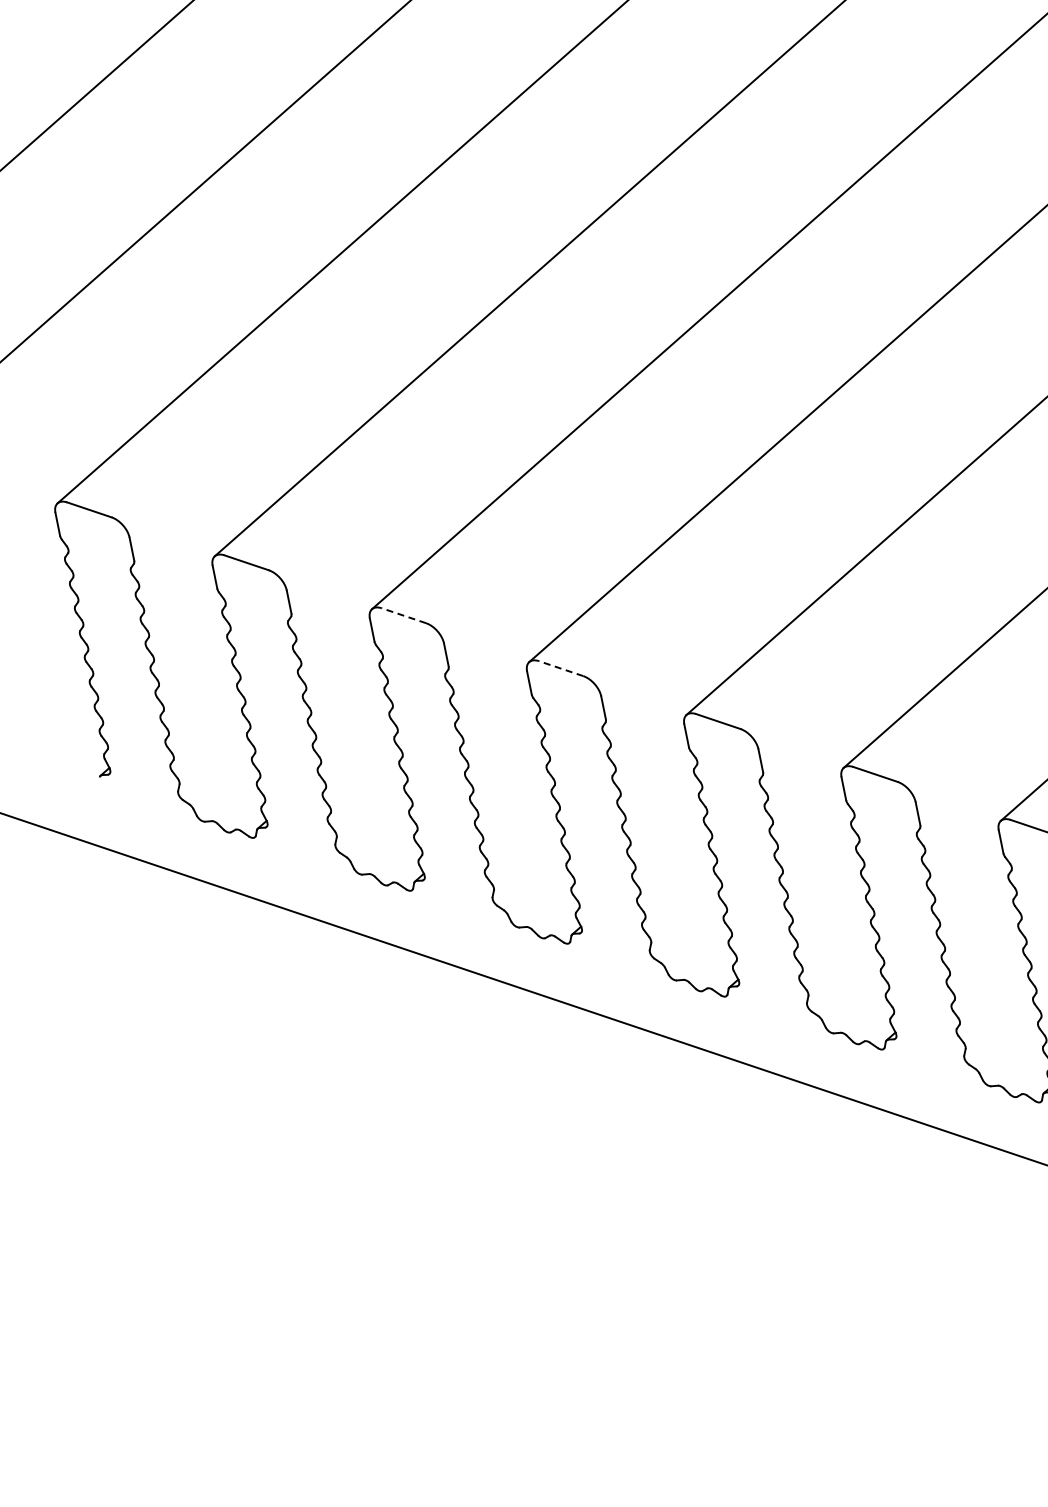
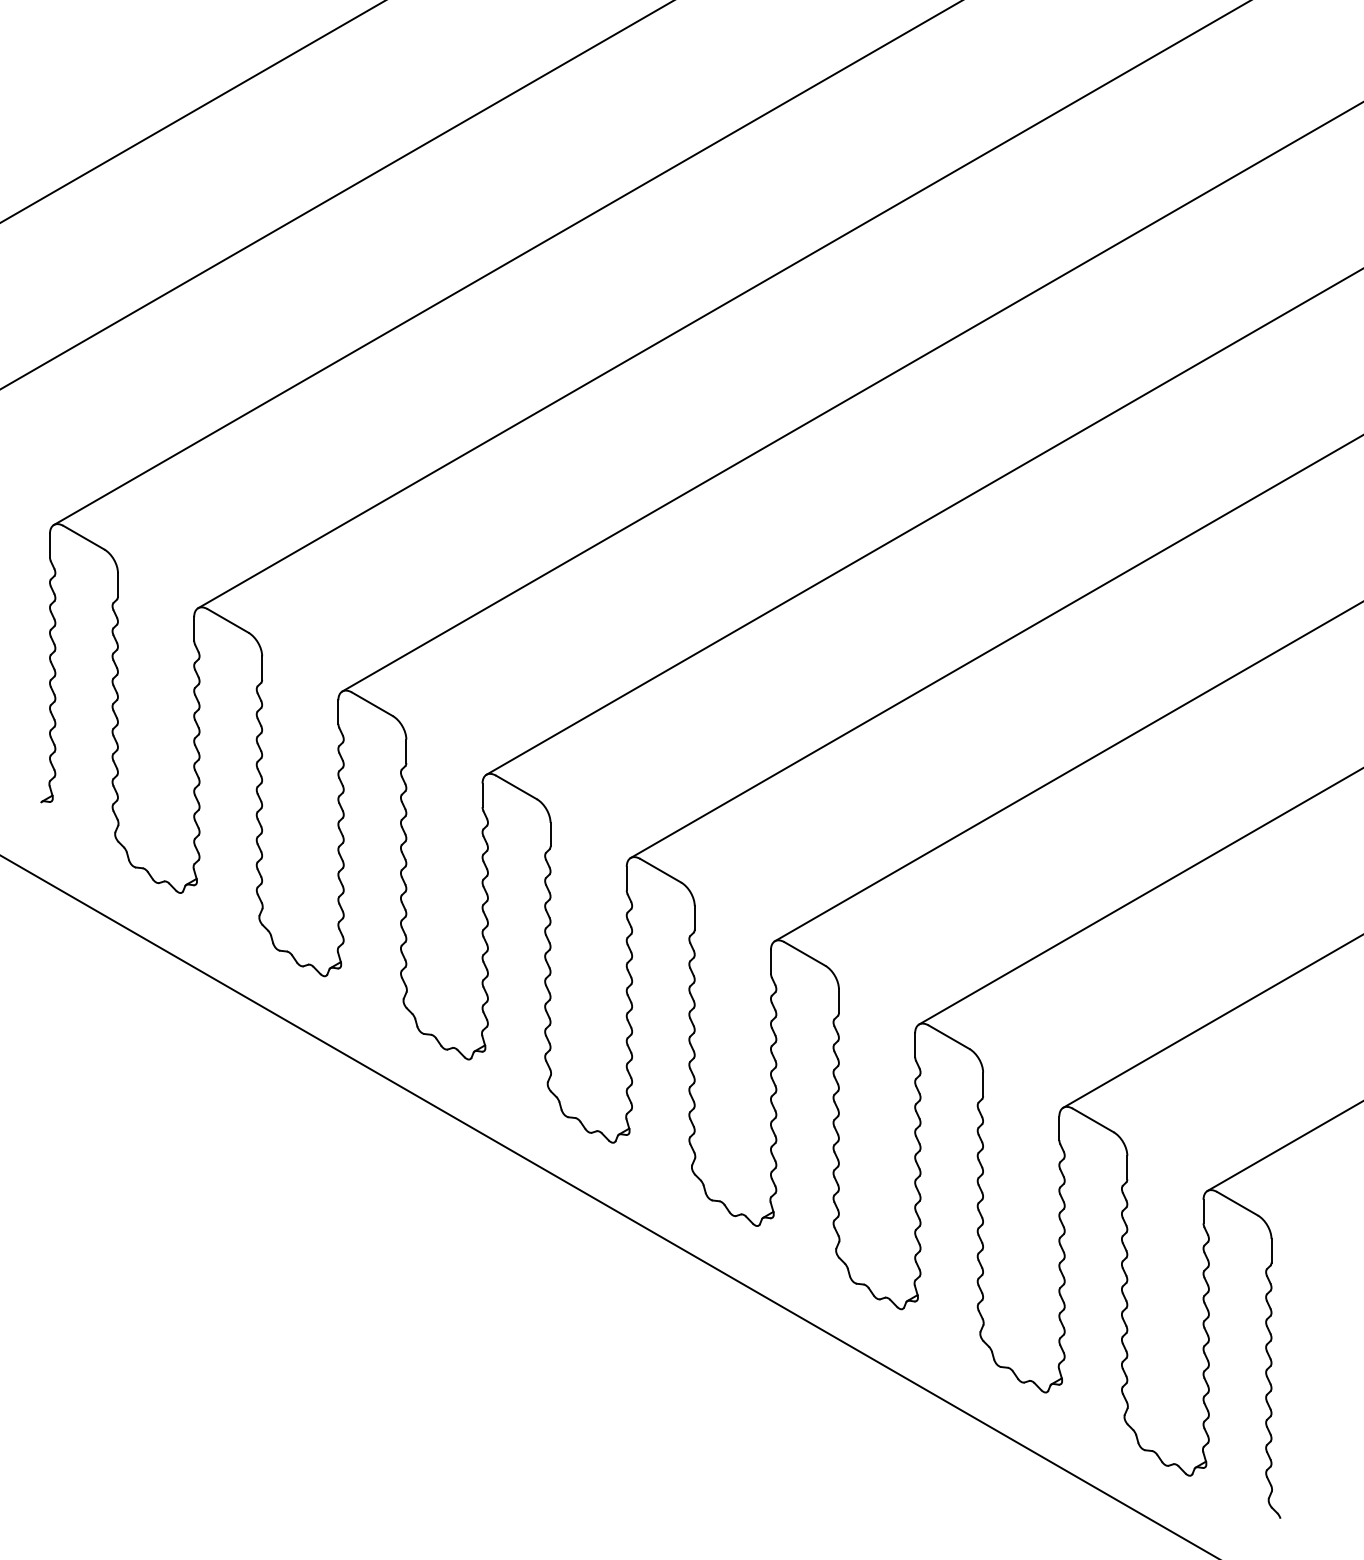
line: (404, 615) -> (372, 704), dashed -> solid
line: (561, 668) -> (516, 787), dashed -> solid

